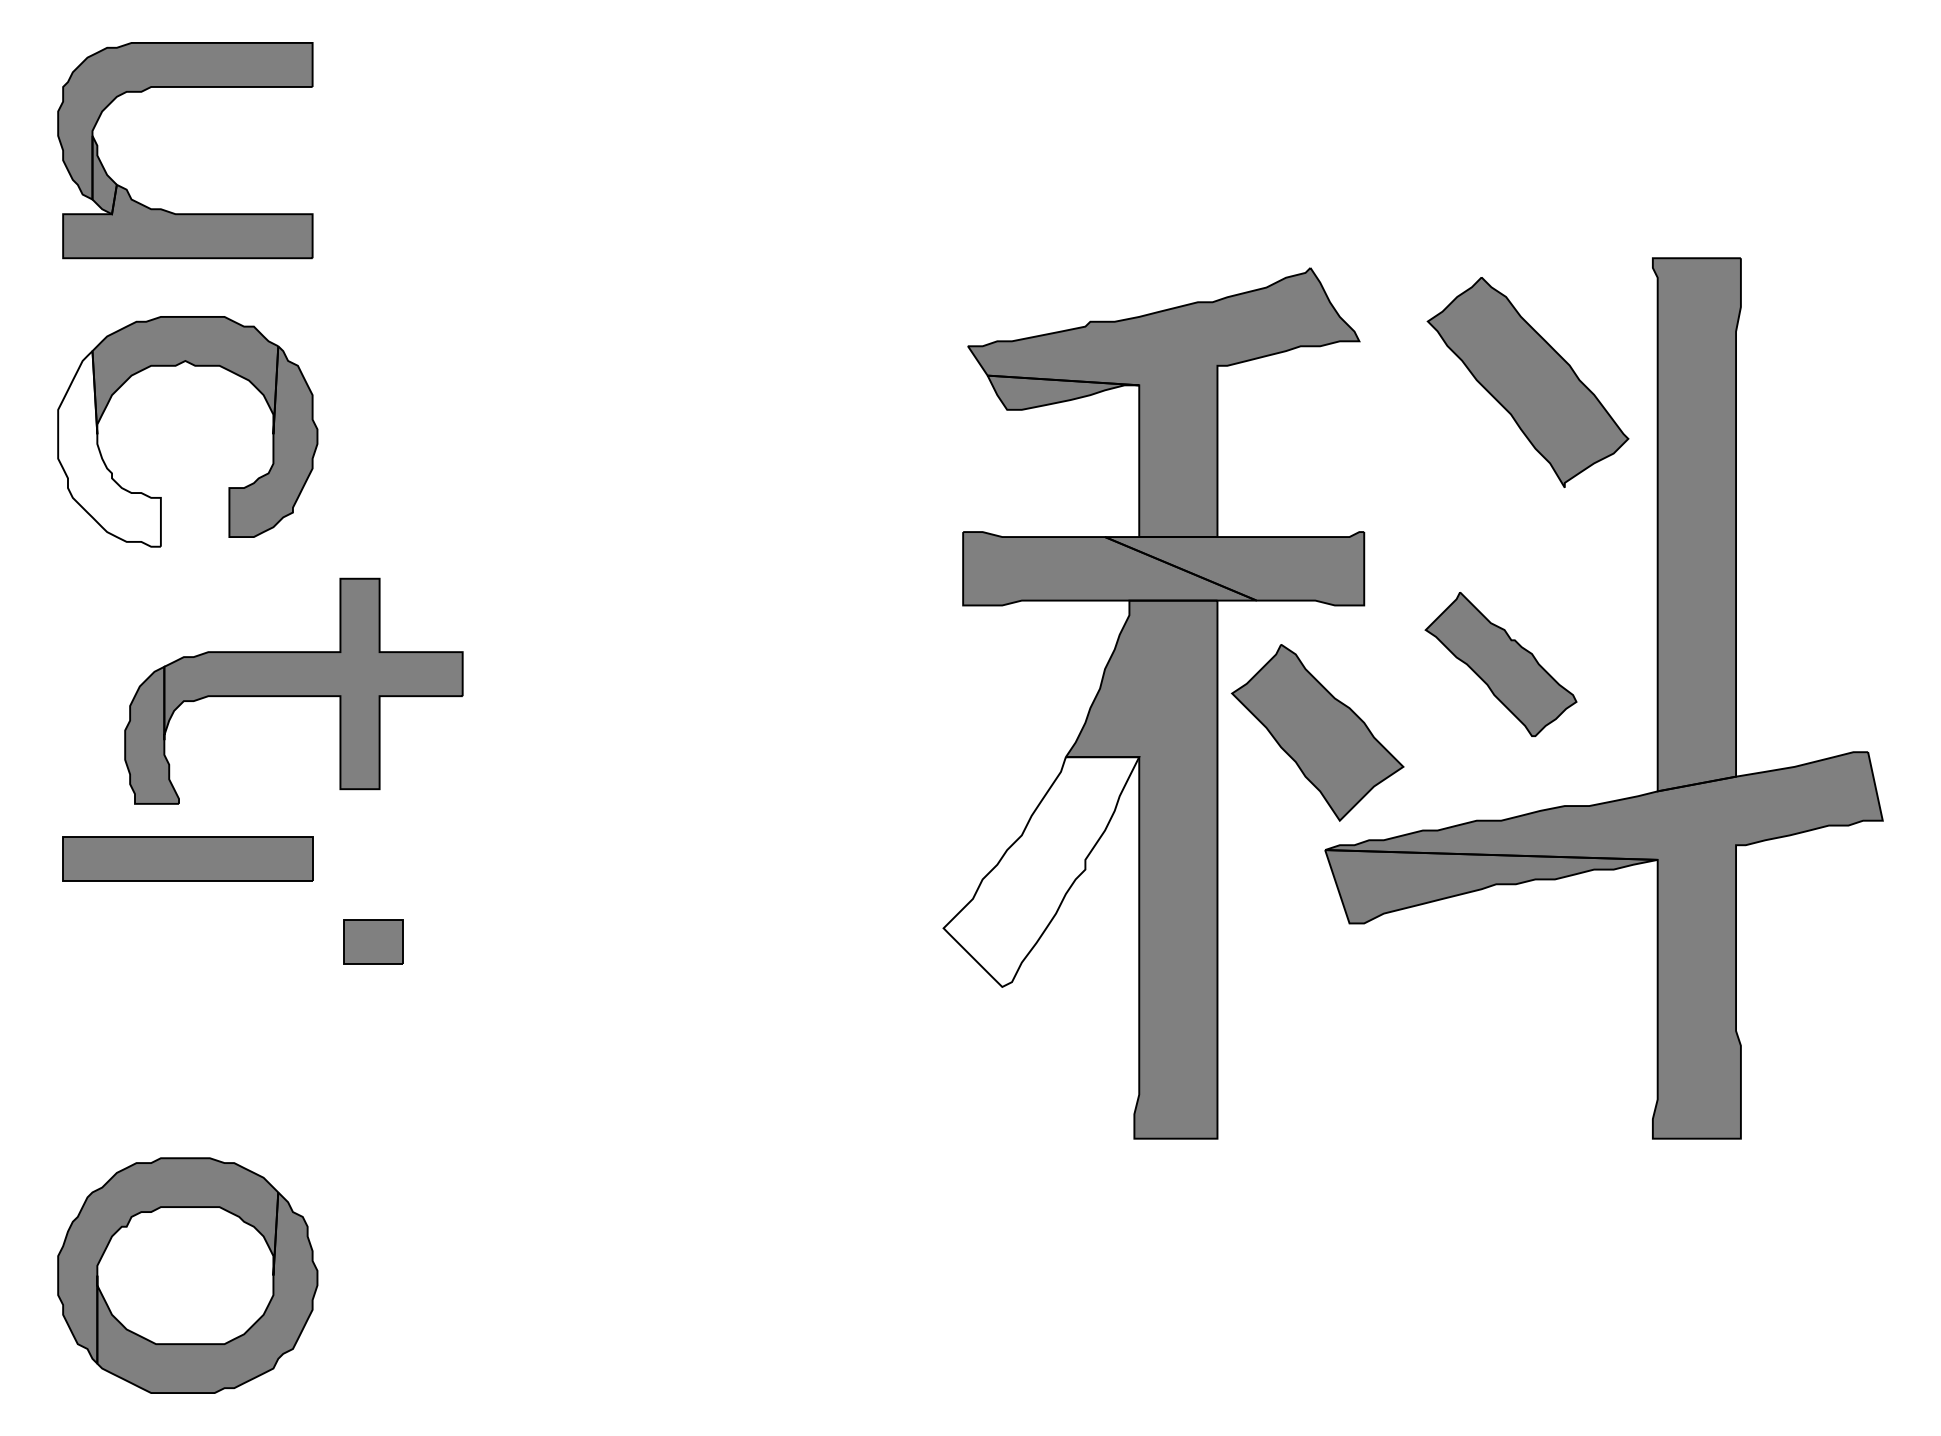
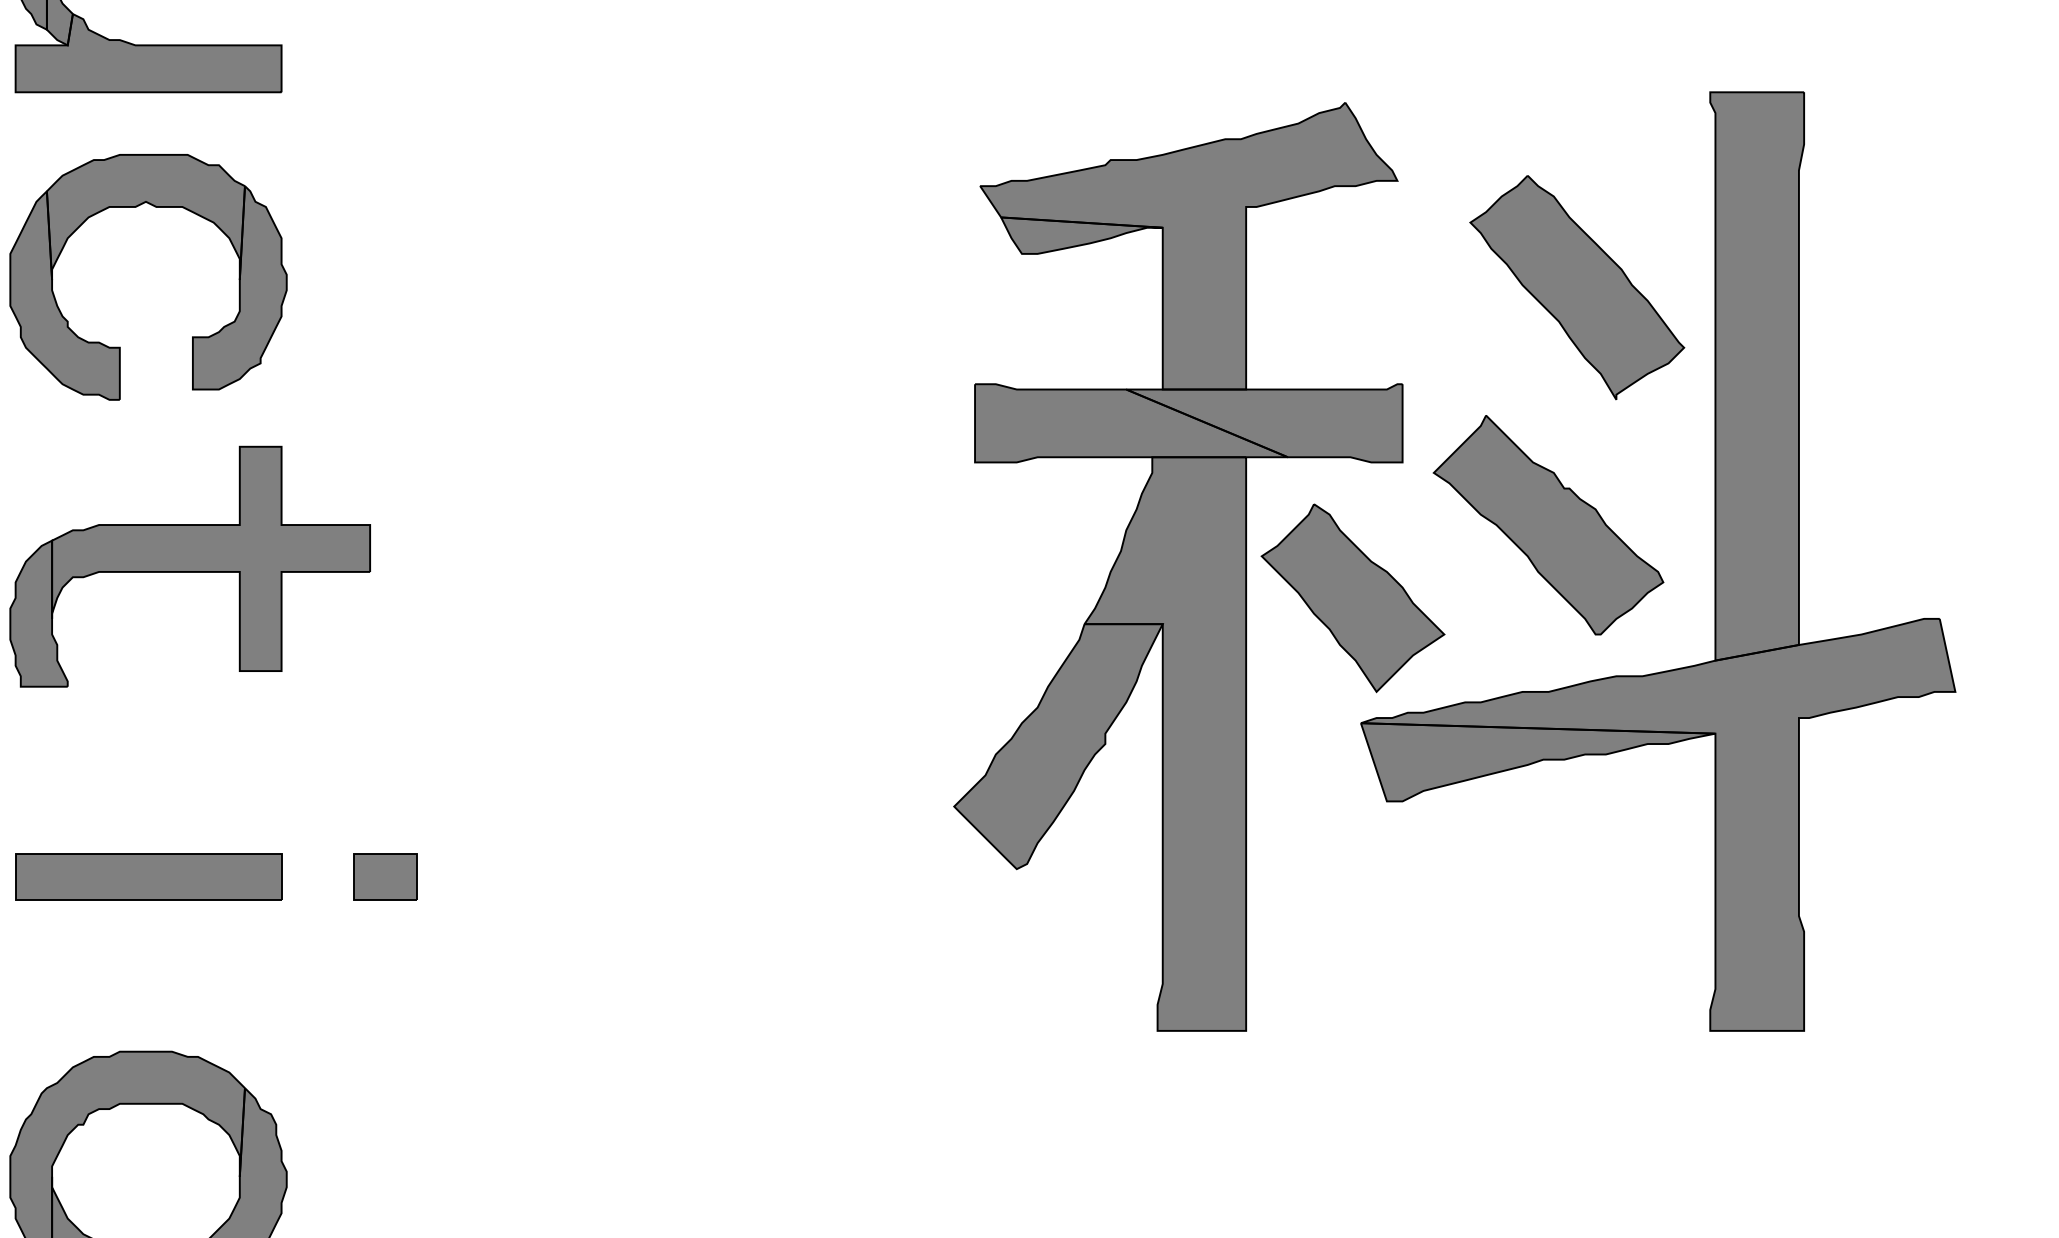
part: (1527, 382) -> (1576, 287), moved
fill: (109, 448) -> (65, 295), added
part: (1500, 664) -> (1547, 525), size x1.43
part: (293, 690) -> (189, 565), moved
part: (187, 858) -> (148, 876), moved
fill: (1041, 871) -> (1058, 746), added
part: (373, 941) -> (385, 876), moved

